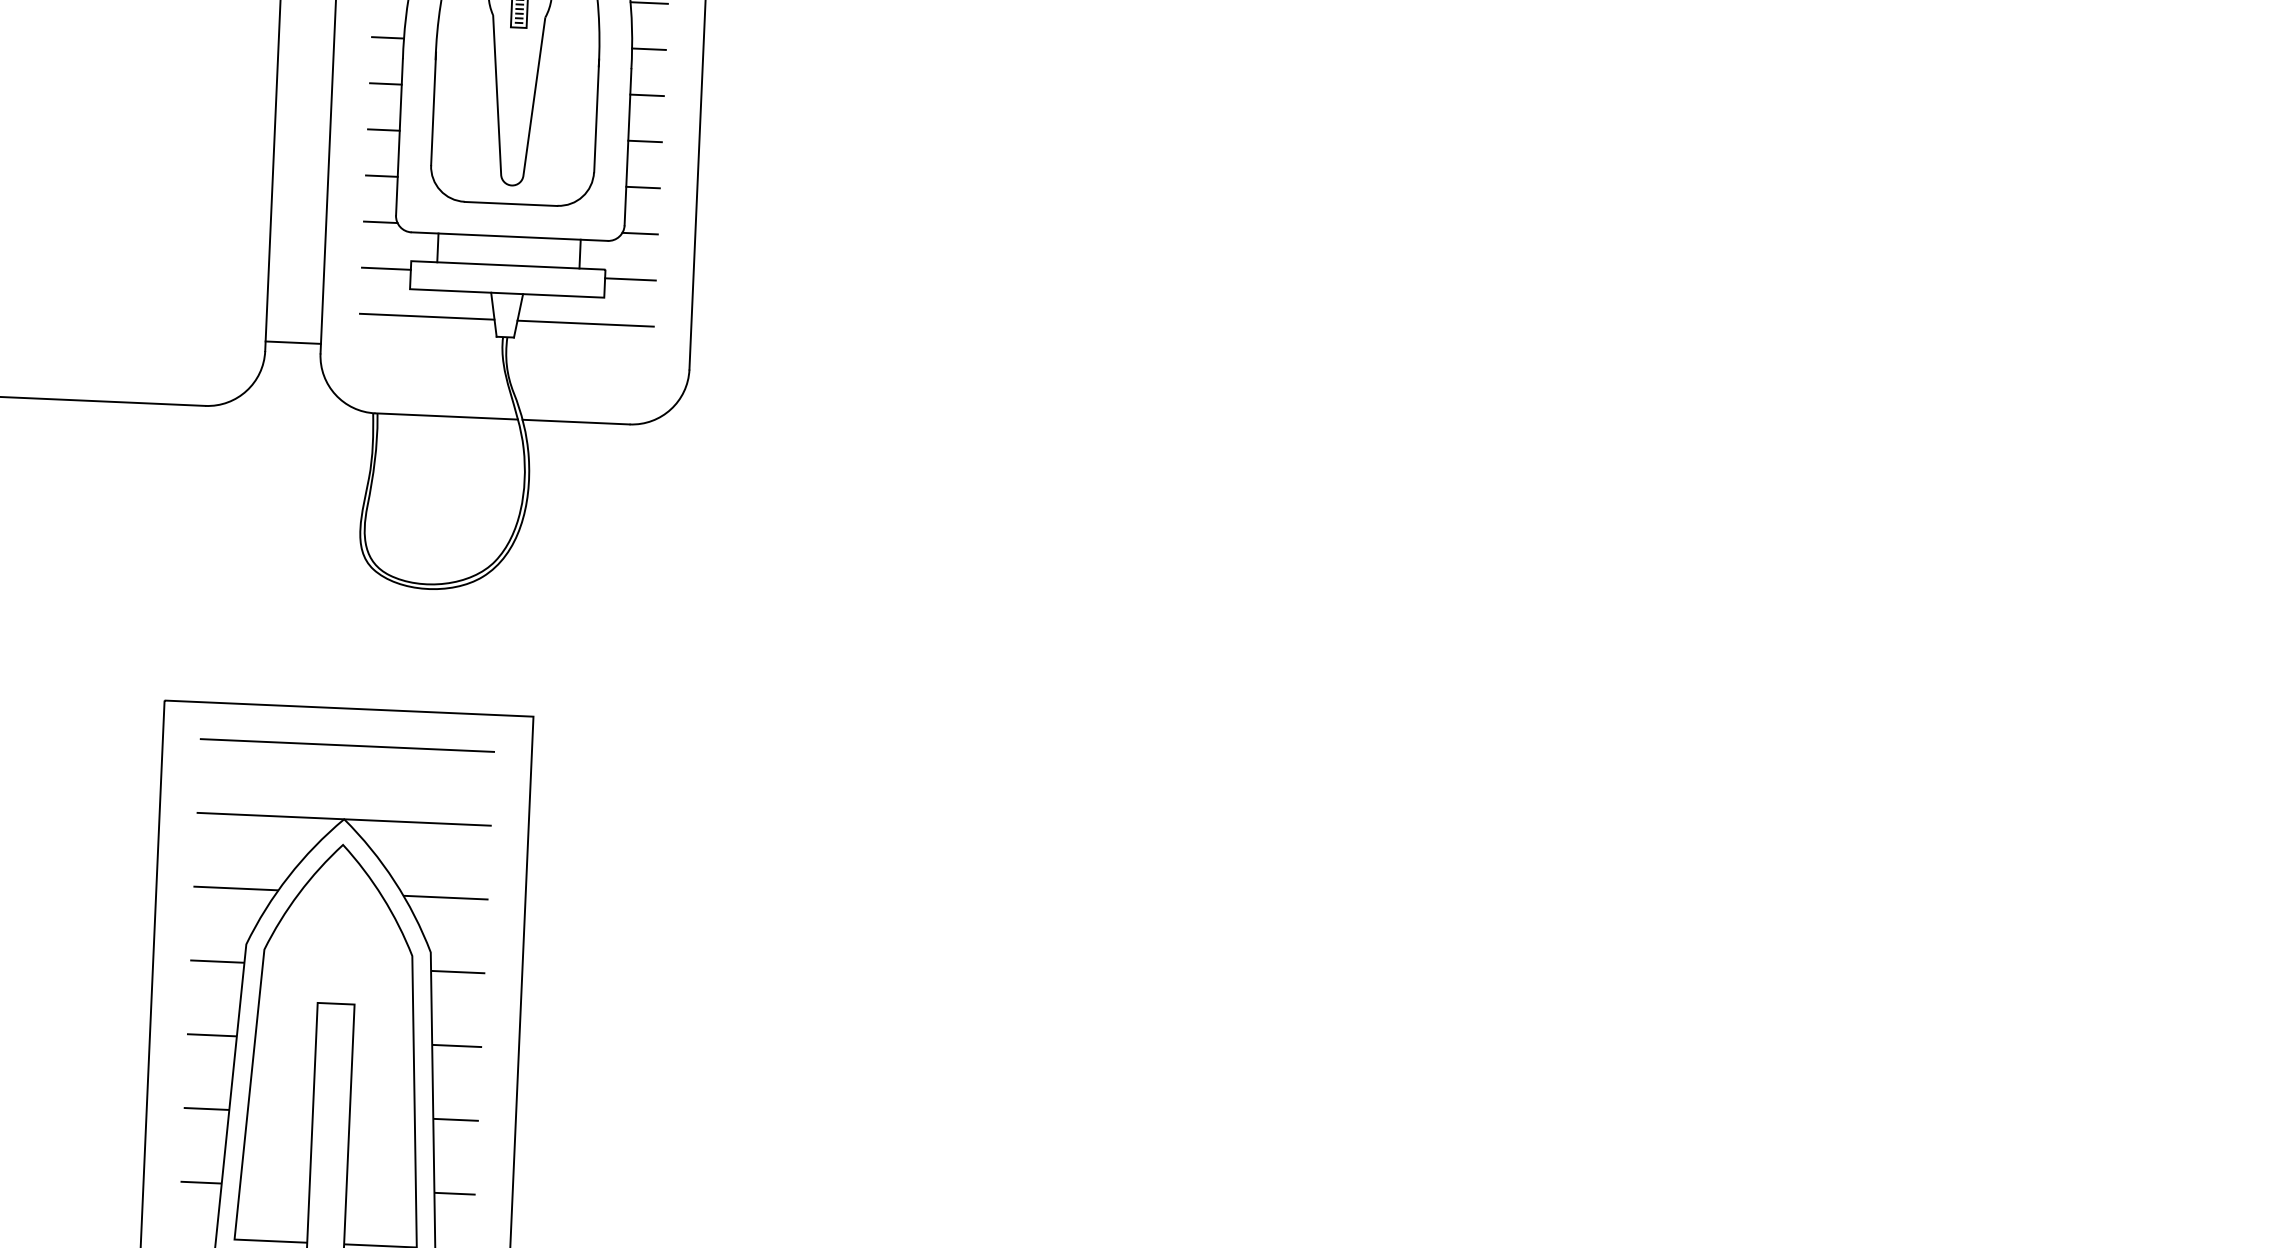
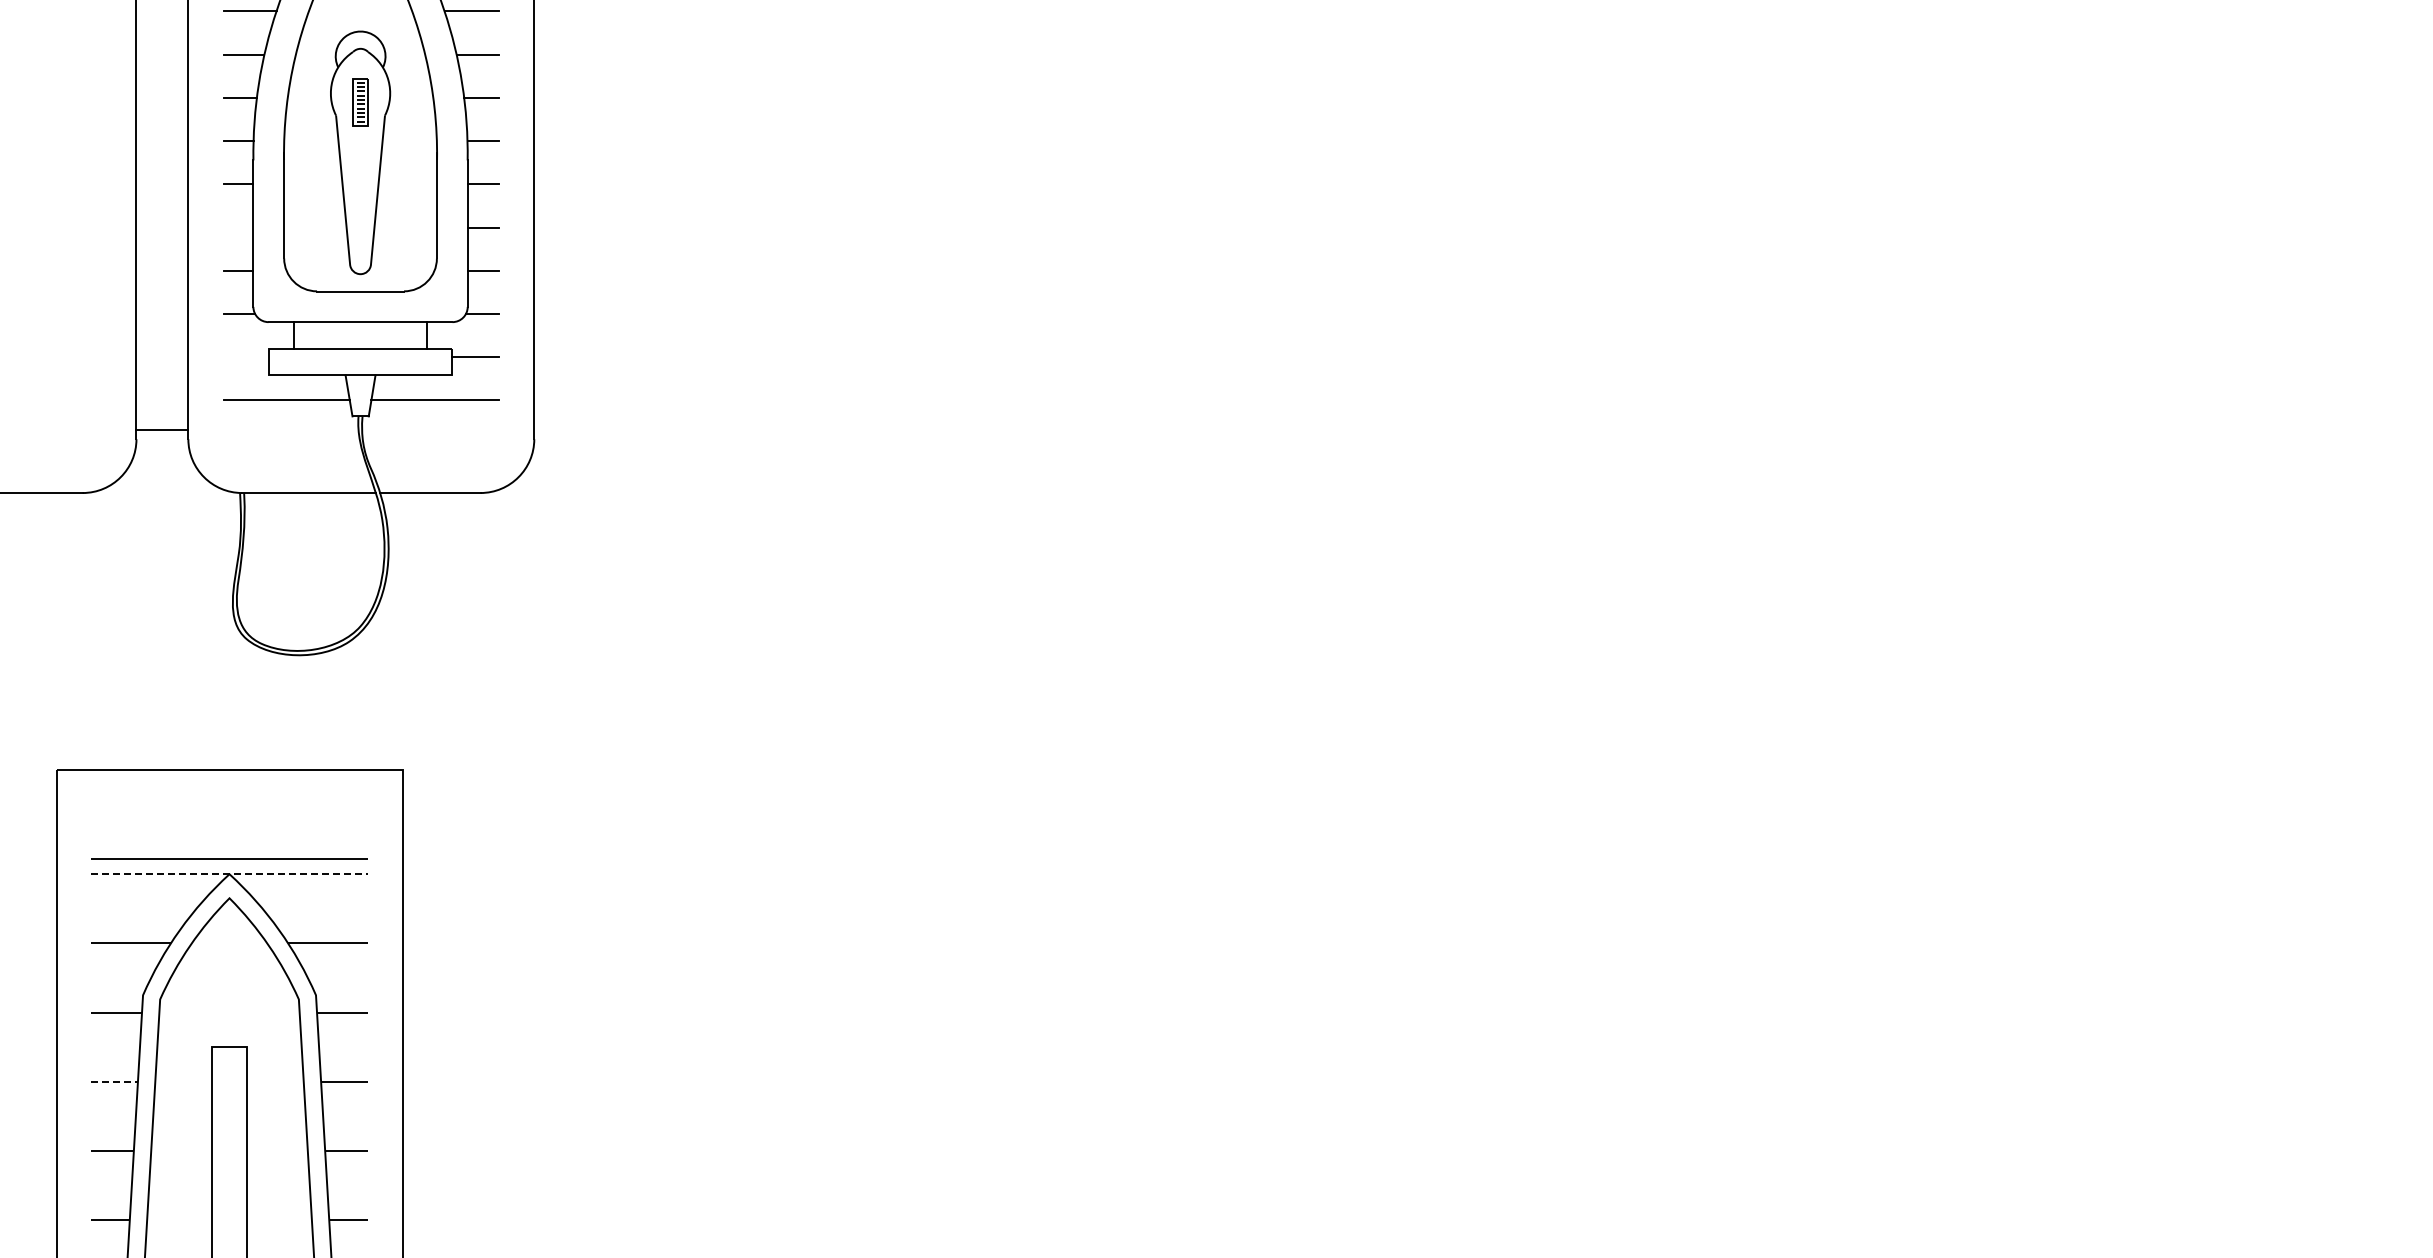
line: (383, 130) -> (238, 227), removed
line: (386, 269) -> (246, 357), removed
line: (347, 744) -> (229, 858), moved
line: (345, 819) -> (230, 874), solid -> dashed
line: (212, 1034) -> (115, 1081), solid -> dashed

